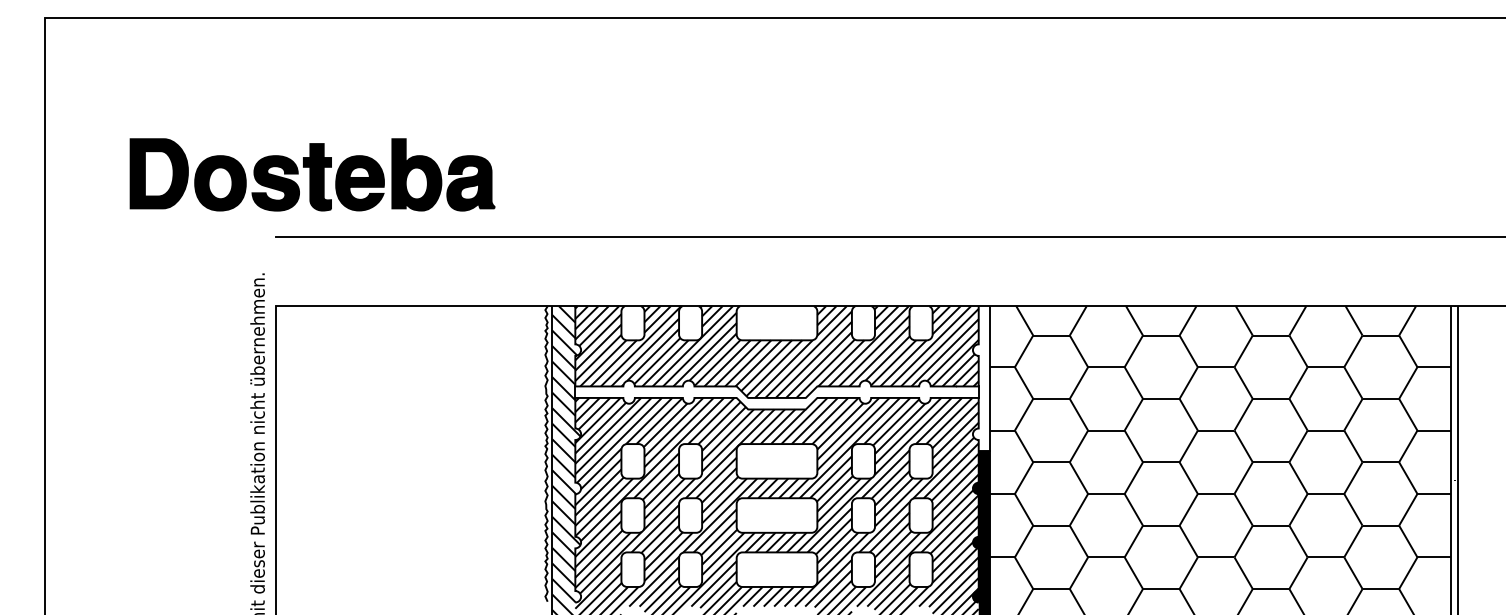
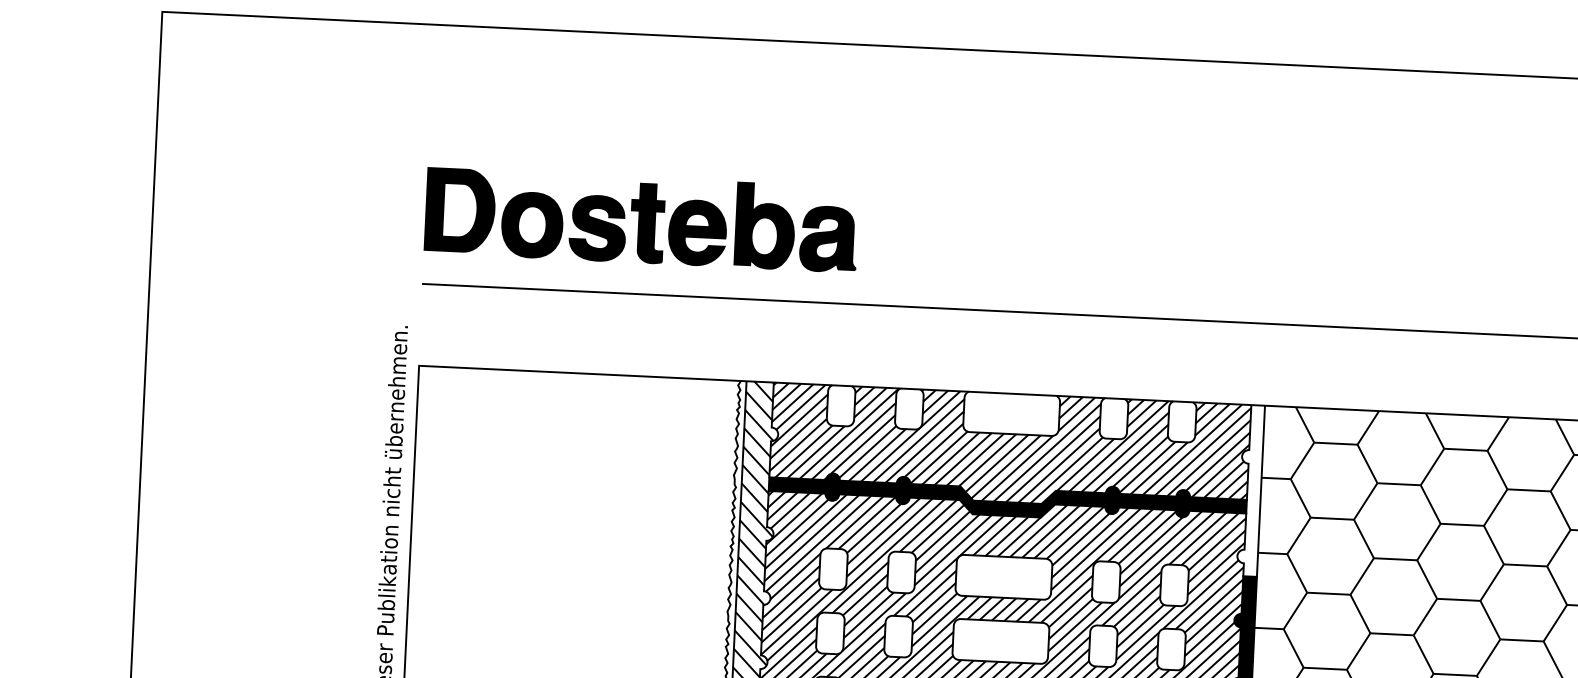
part: (312, 174) -> (641, 219), moved
fill: (776, 394) -> (1007, 498), added

